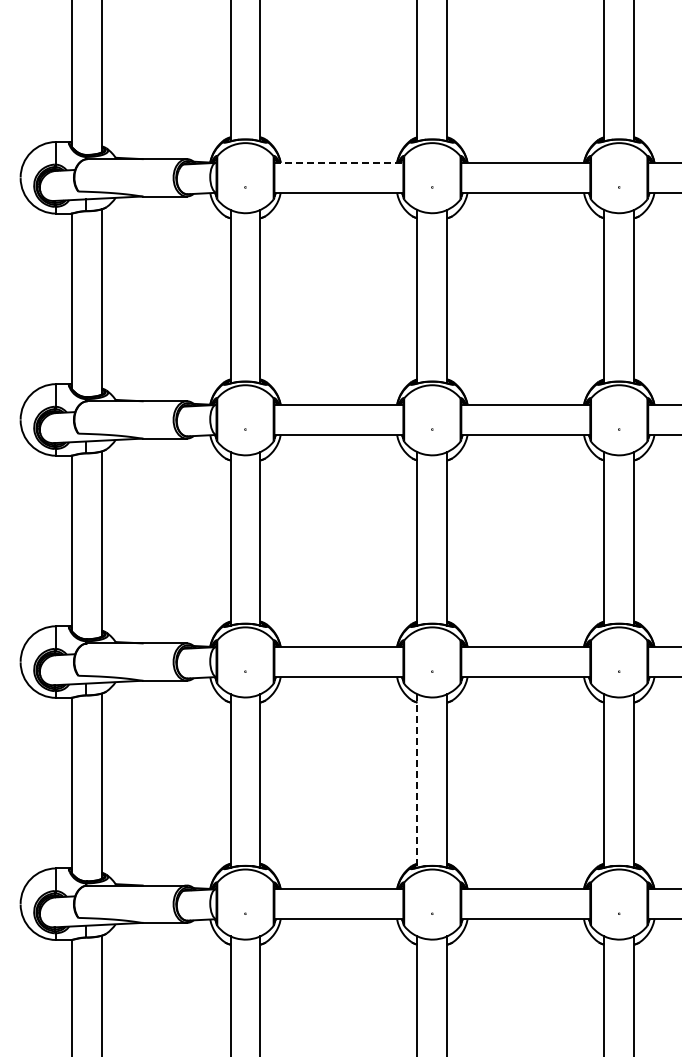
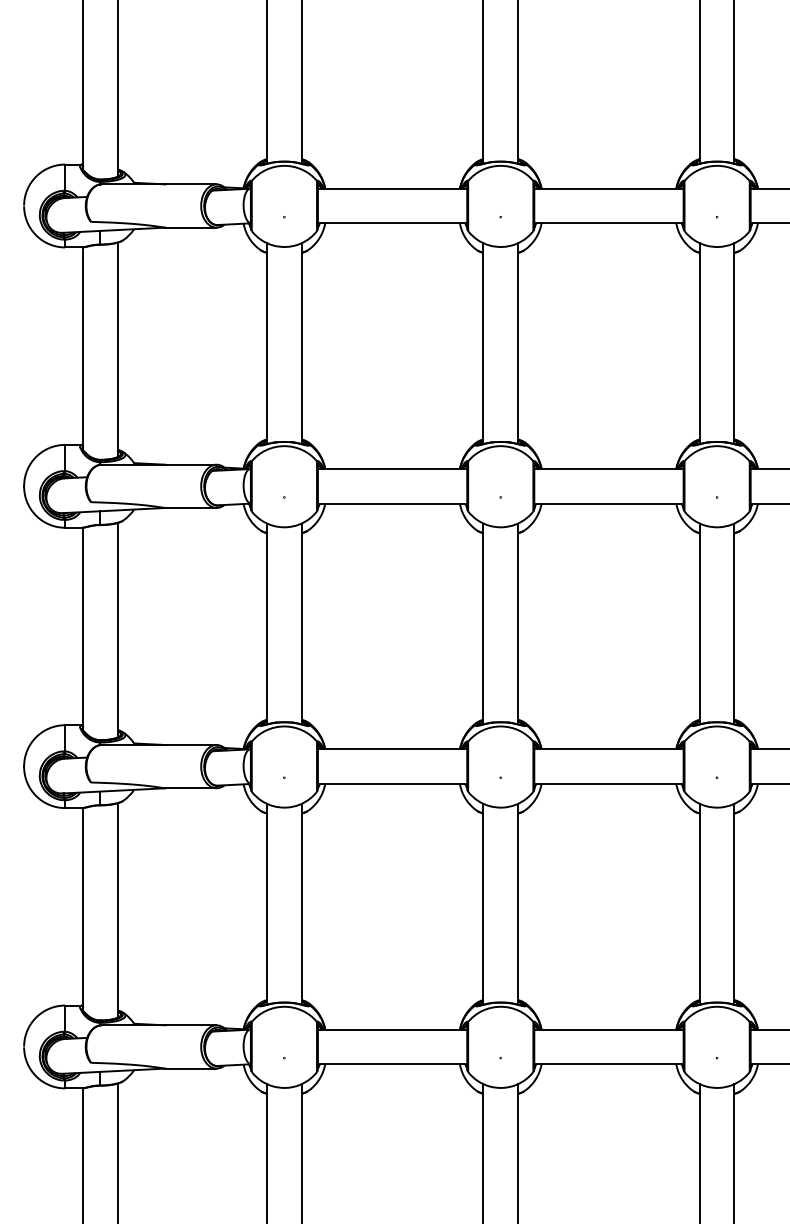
line: (339, 162) -> (393, 188), dashed -> solid
line: (417, 780) -> (483, 903), dashed -> solid

